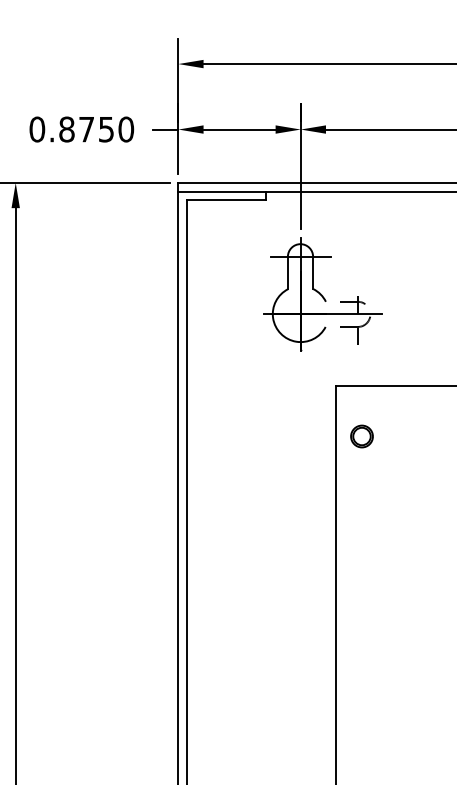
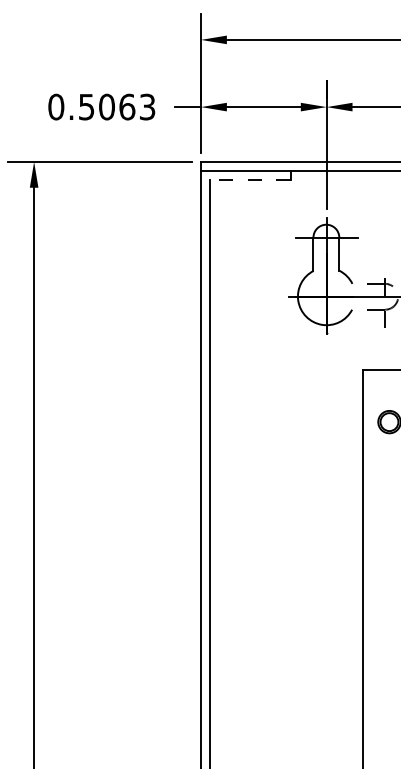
text: (96, 129) -> (117, 107), 0.8750 -> 0.5063
line: (225, 200) -> (249, 179), solid -> dashed

